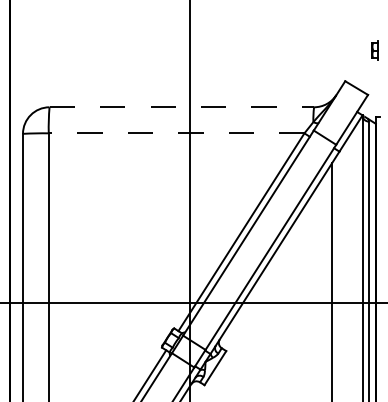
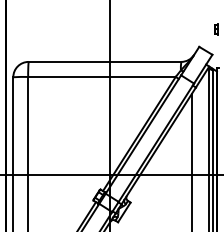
line: (182, 106) -> (105, 61), dashed -> solid
line: (175, 132) -> (101, 76), dashed -> solid

